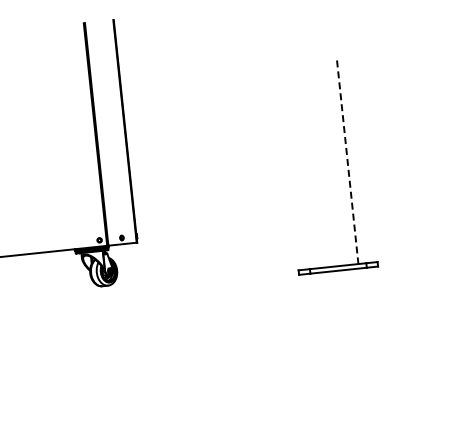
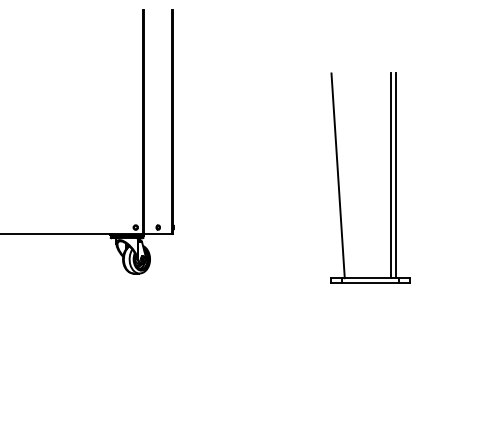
line: (352, 161) -> (395, 175), added
line: (347, 162) -> (390, 176), dashed -> solid
line: (294, 167) -> (337, 175), added

